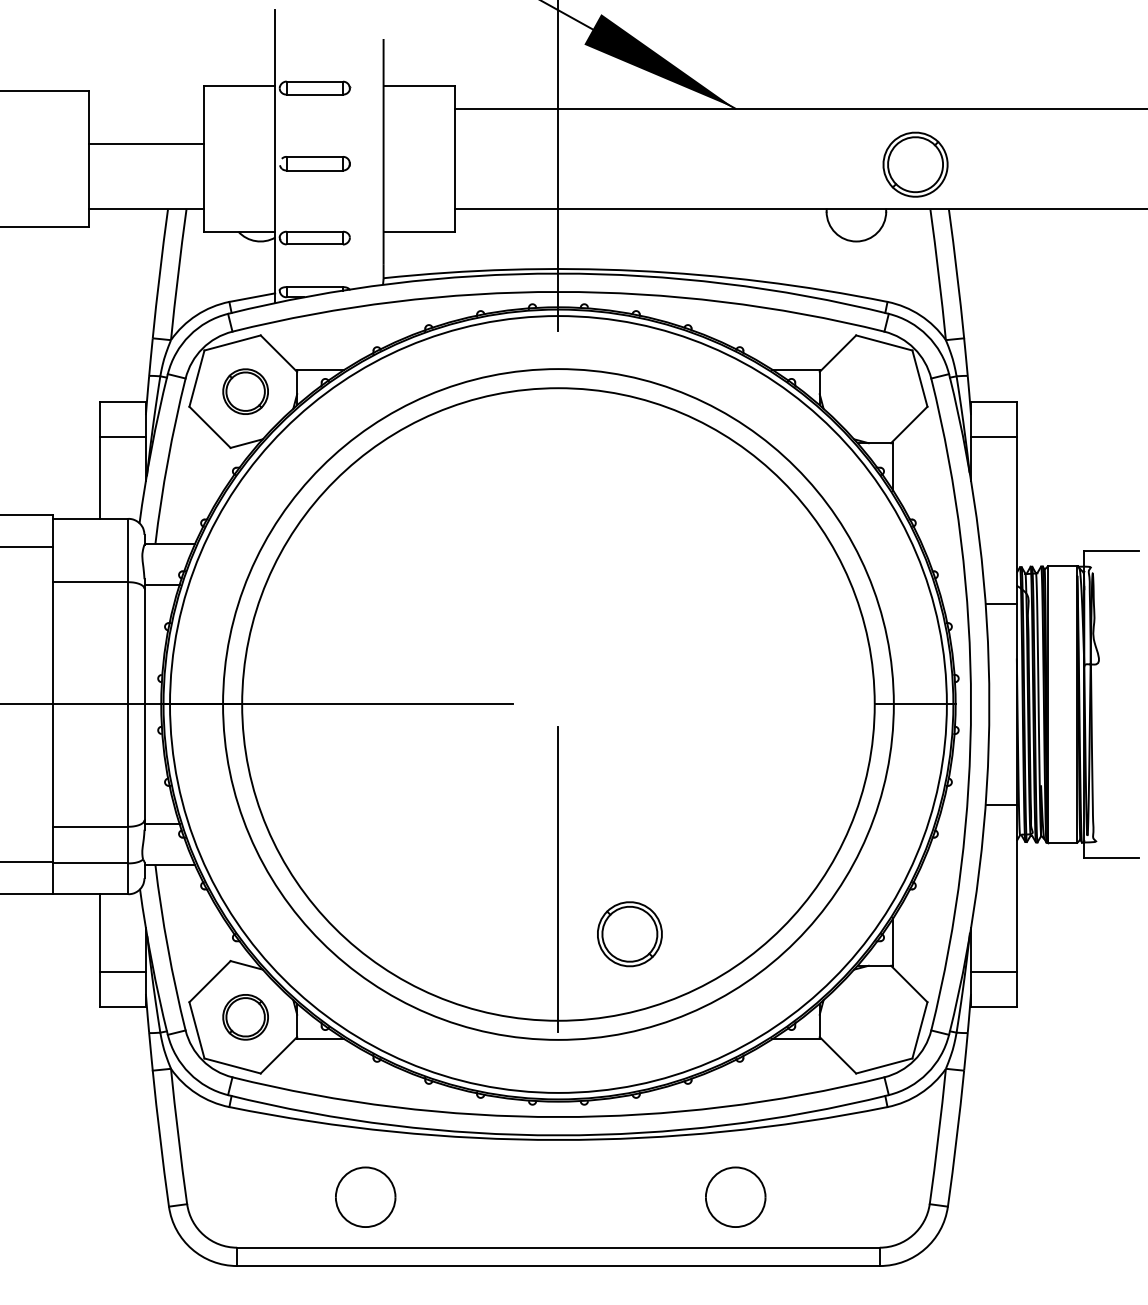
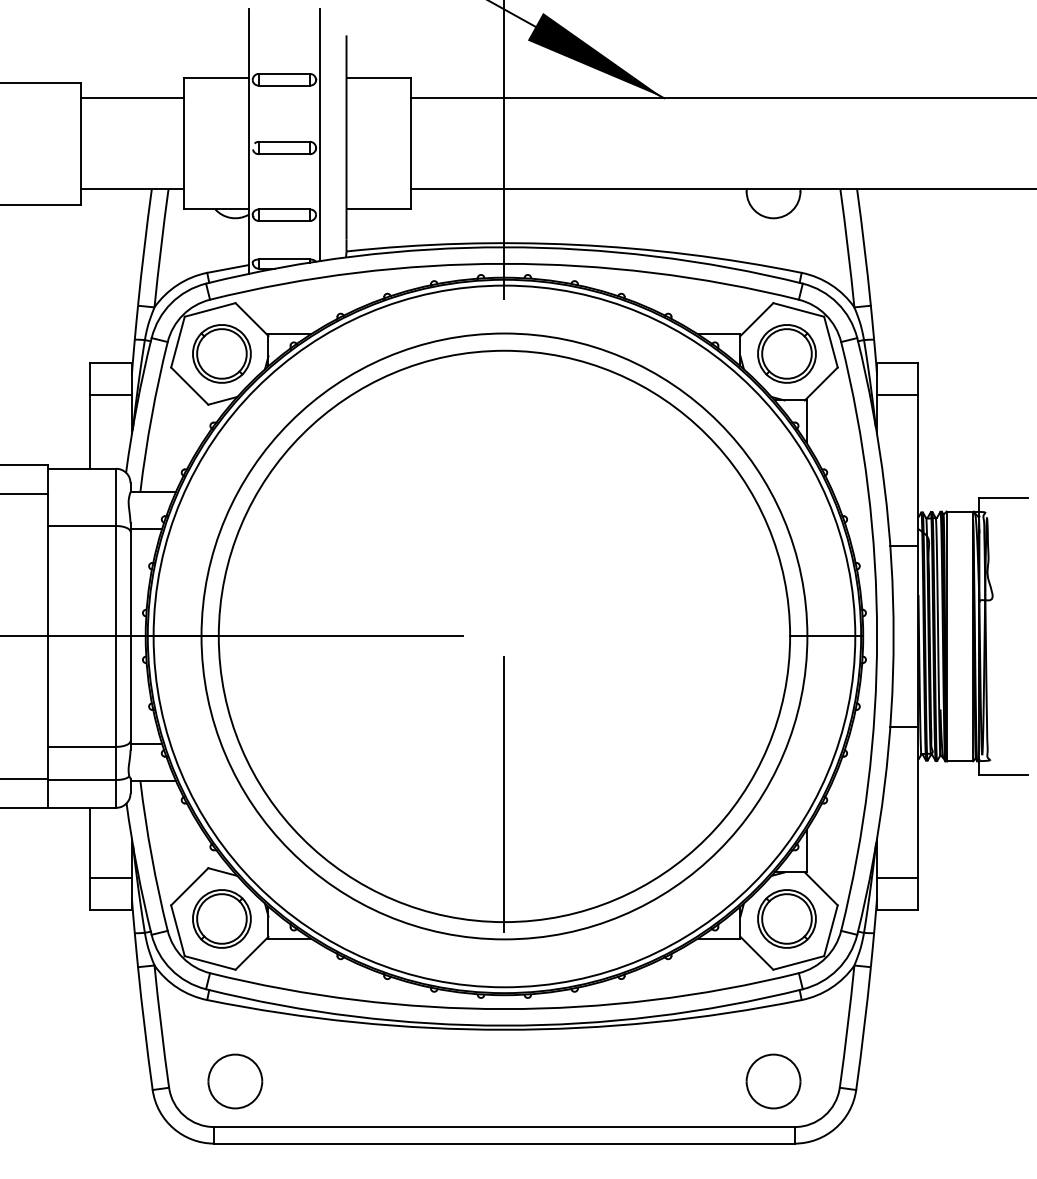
line: (146, 144) -> (132, 98), moved
line: (354, 149) -> (320, 135), added
part: (915, 164) -> (786, 353), moved
part: (245, 391) -> (221, 353), size x1.43
part: (629, 933) -> (786, 918), moved
part: (245, 1016) -> (221, 918), size x1.43
part: (365, 1197) -> (235, 1081), moved
part: (735, 1197) -> (773, 1081), moved

